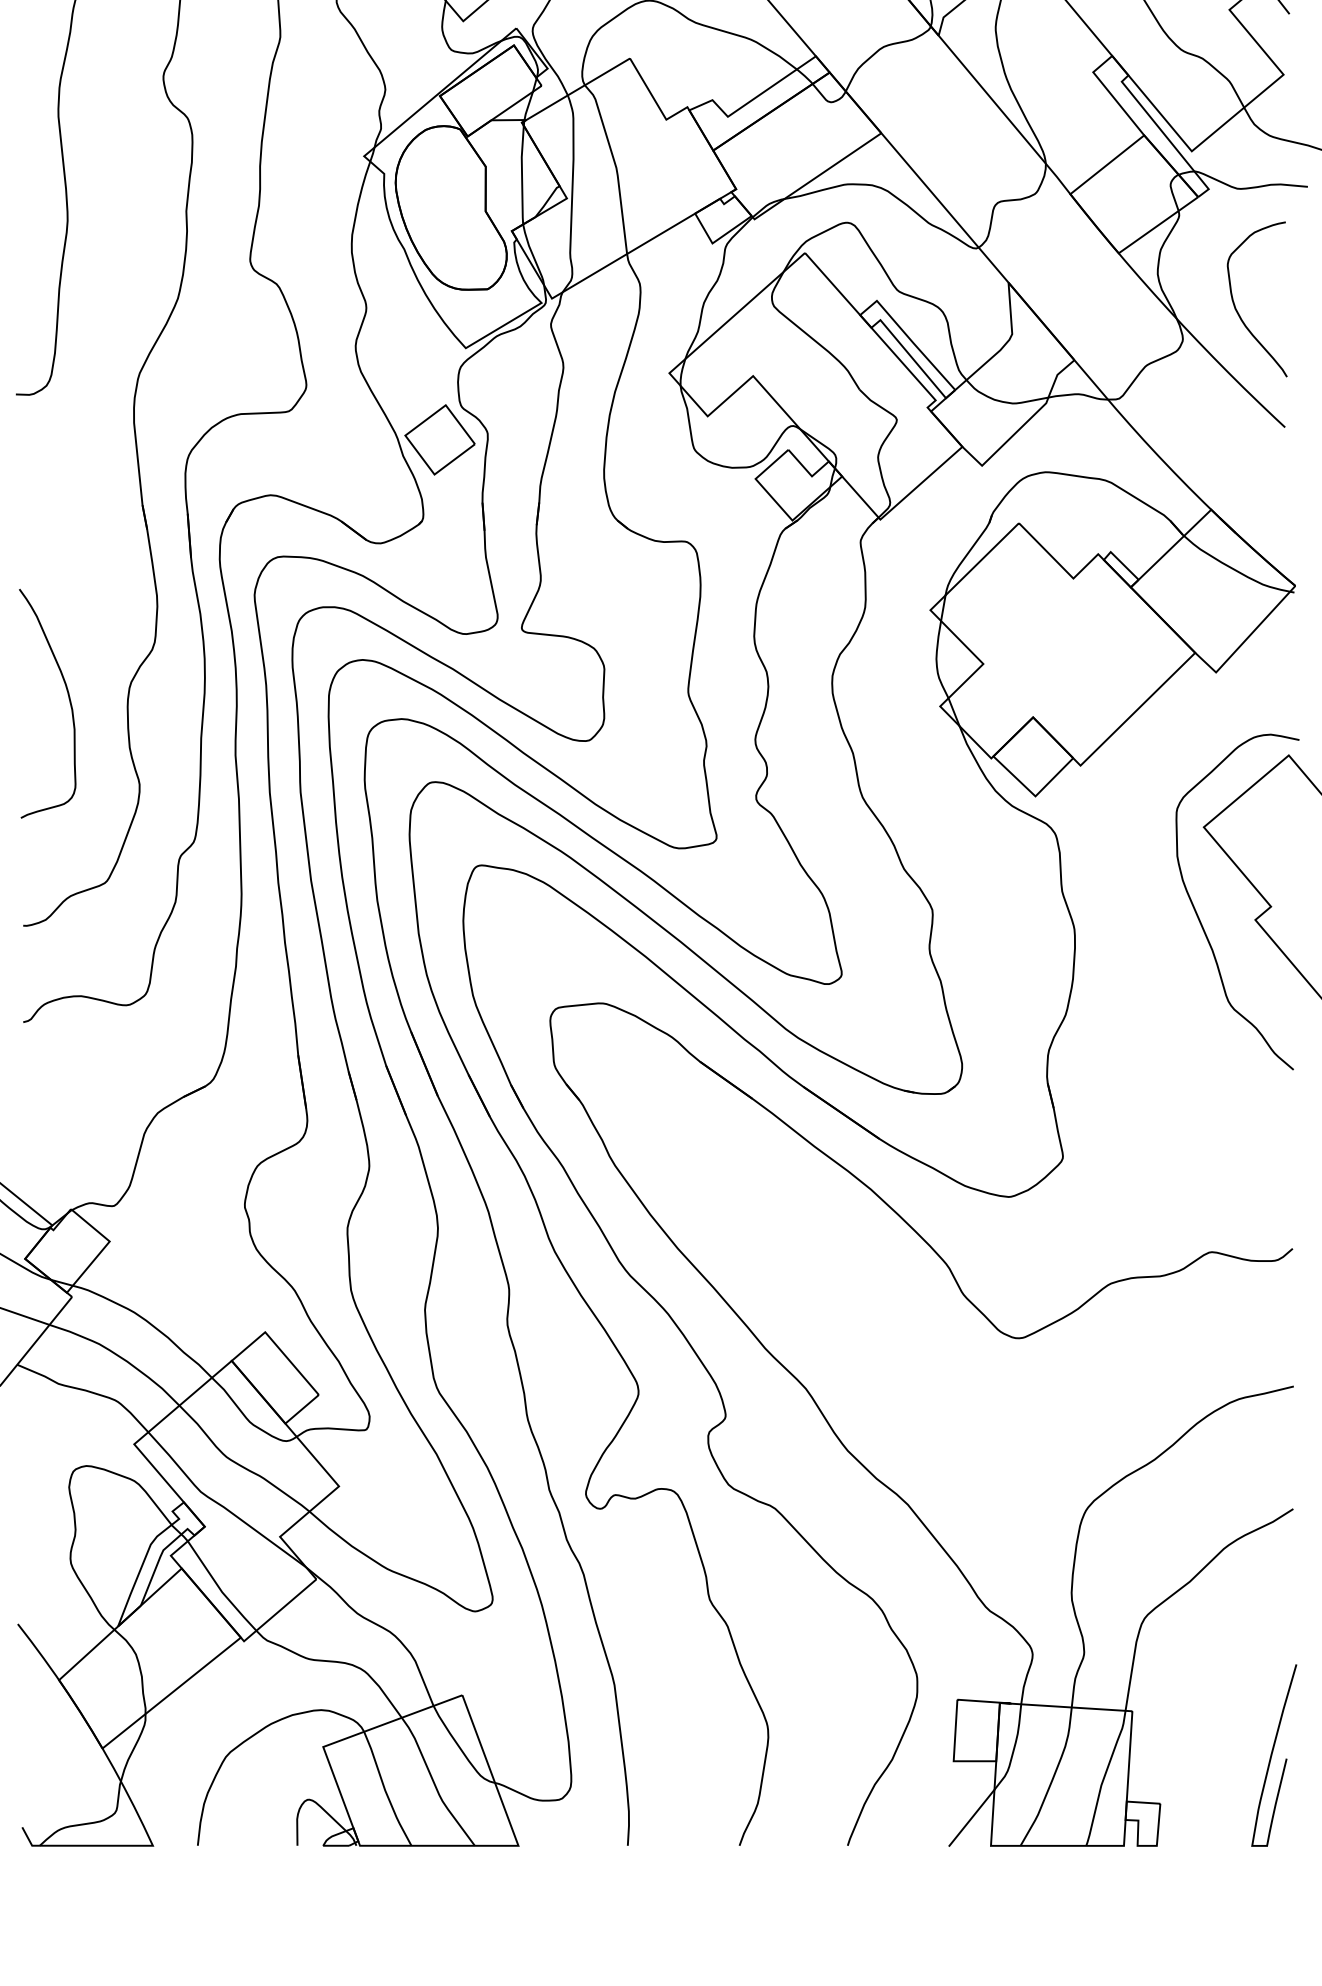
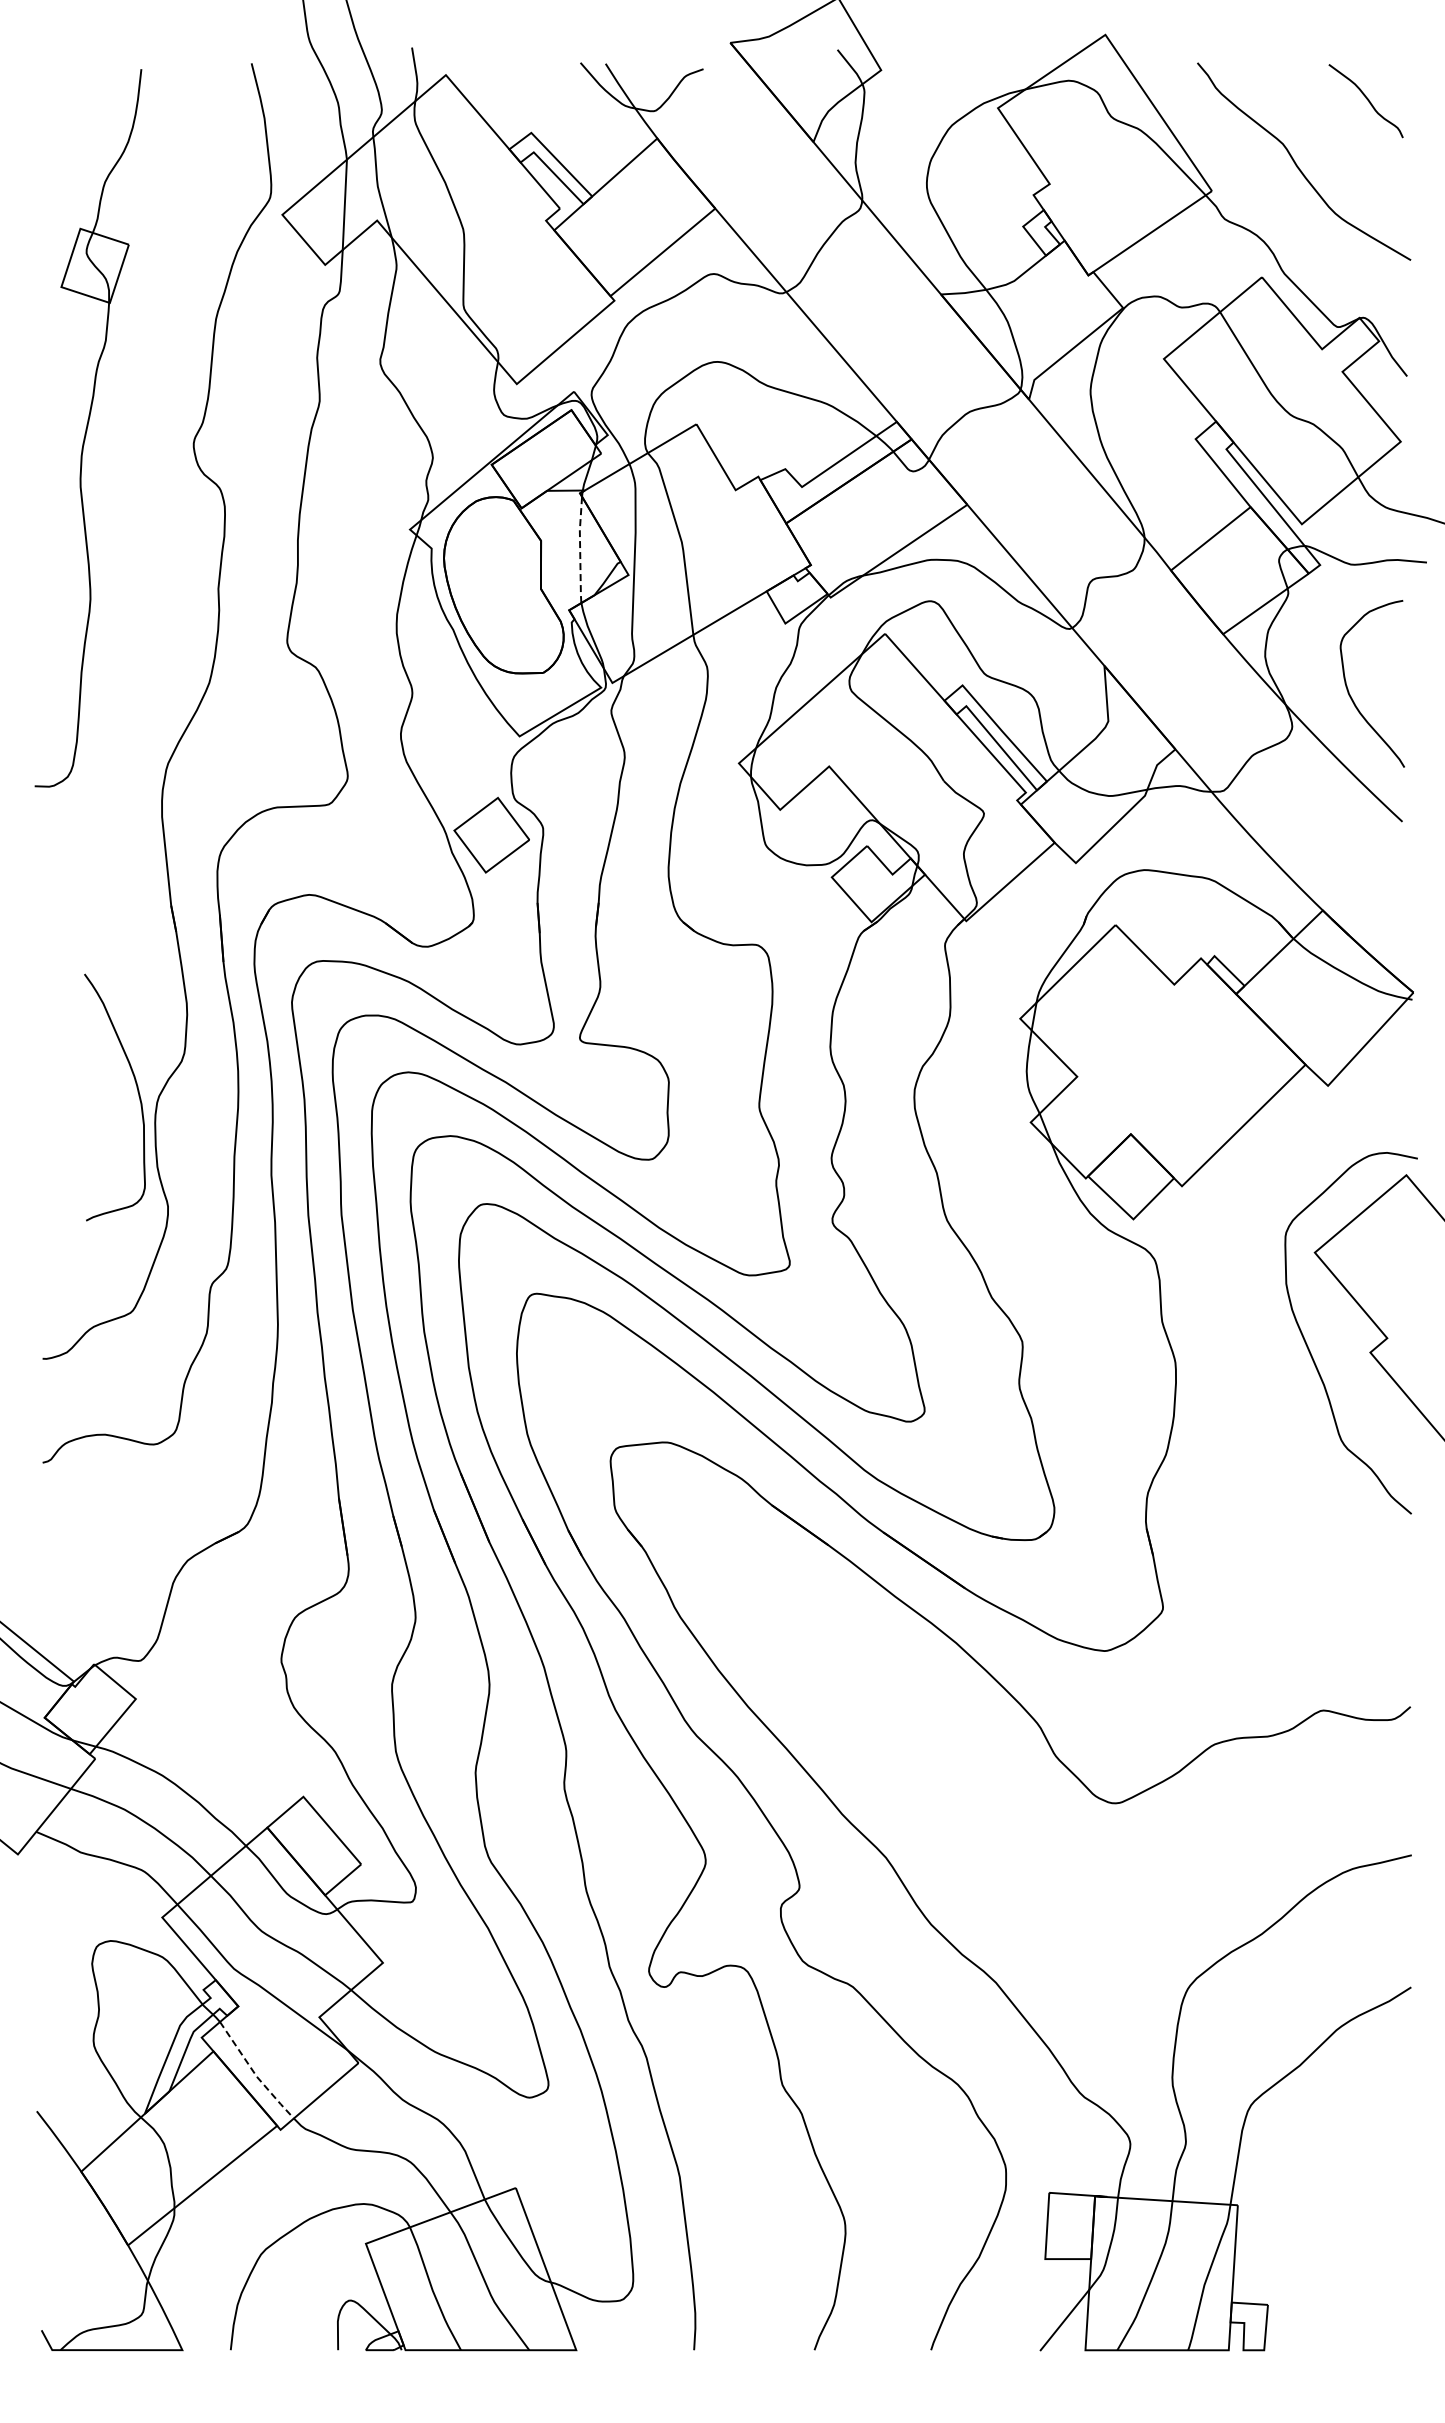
line: (522, 175) -> (580, 550), solid -> dashed
curve: (68, 699) -> (137, 1092), moved
line: (219, 1589) -> (254, 2073), solid -> dashed
curve: (1272, 1755) -> (1388, 2252), removed

